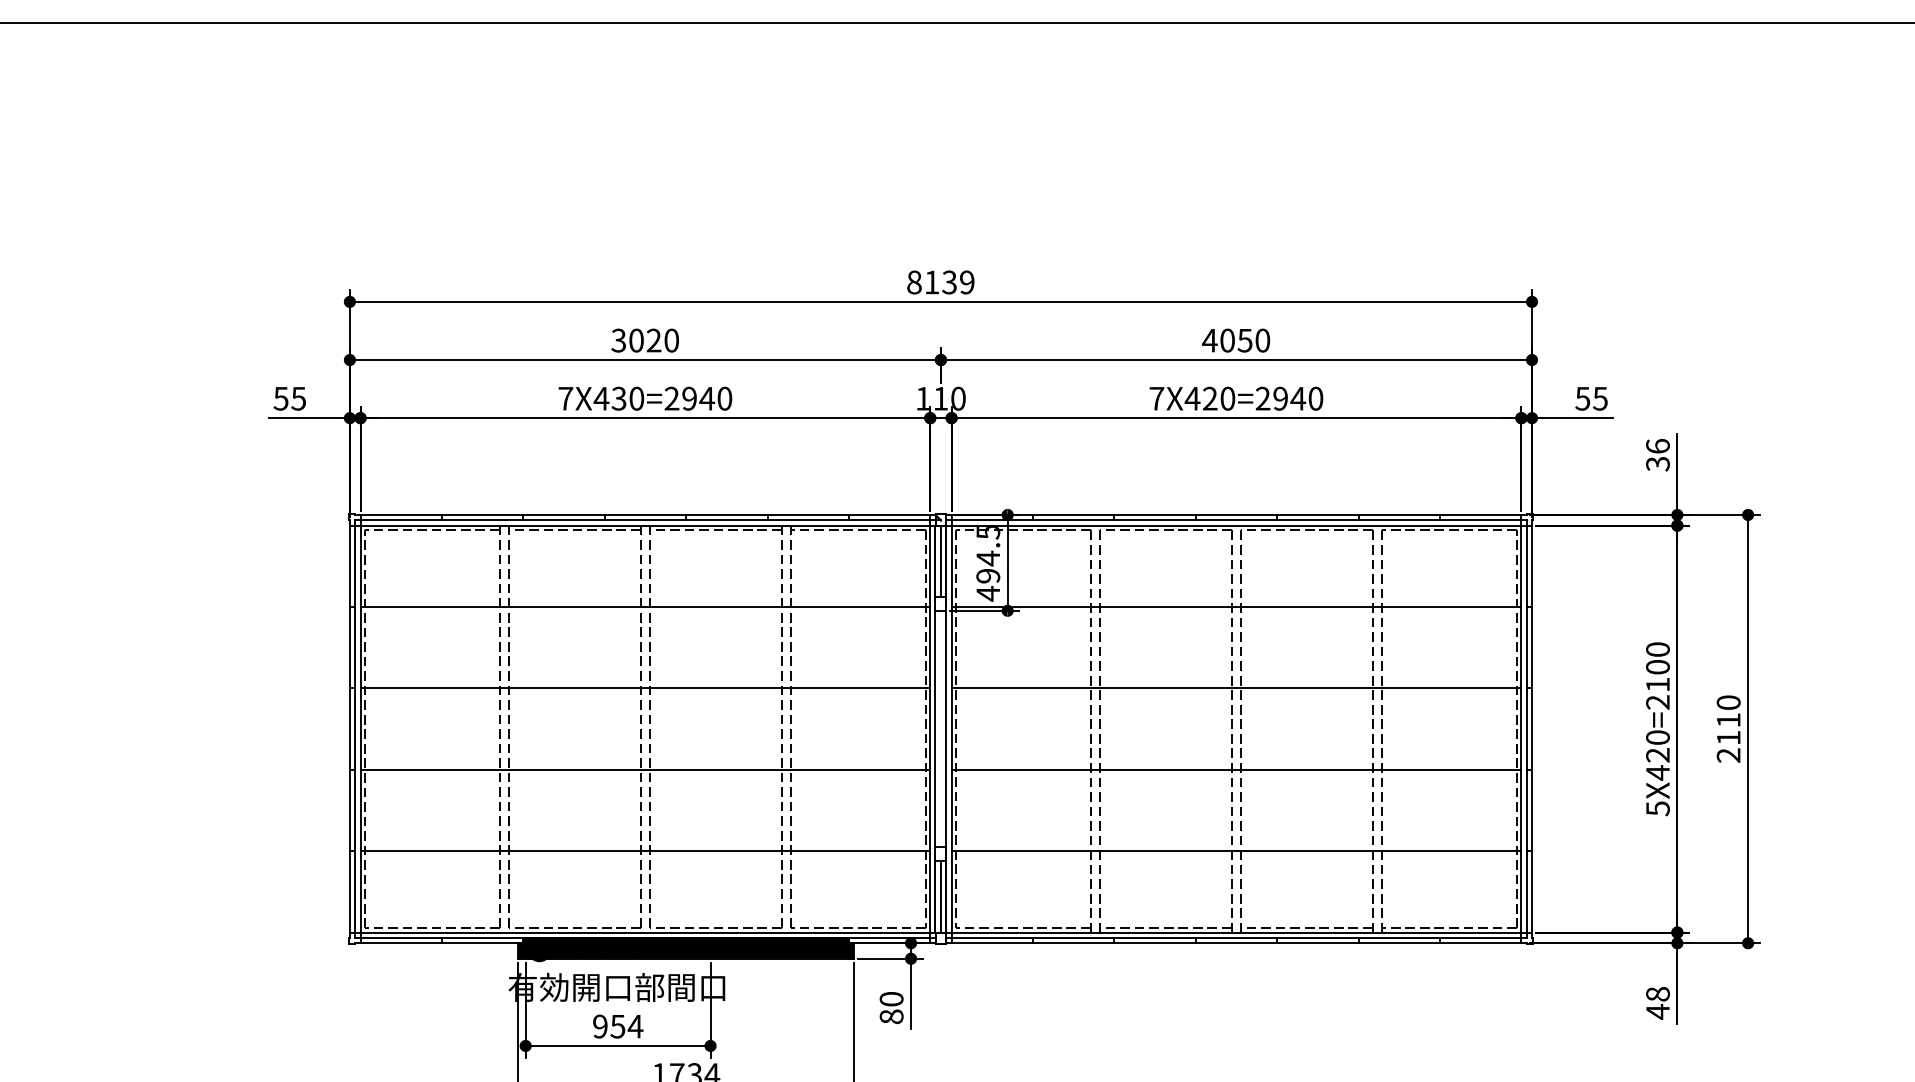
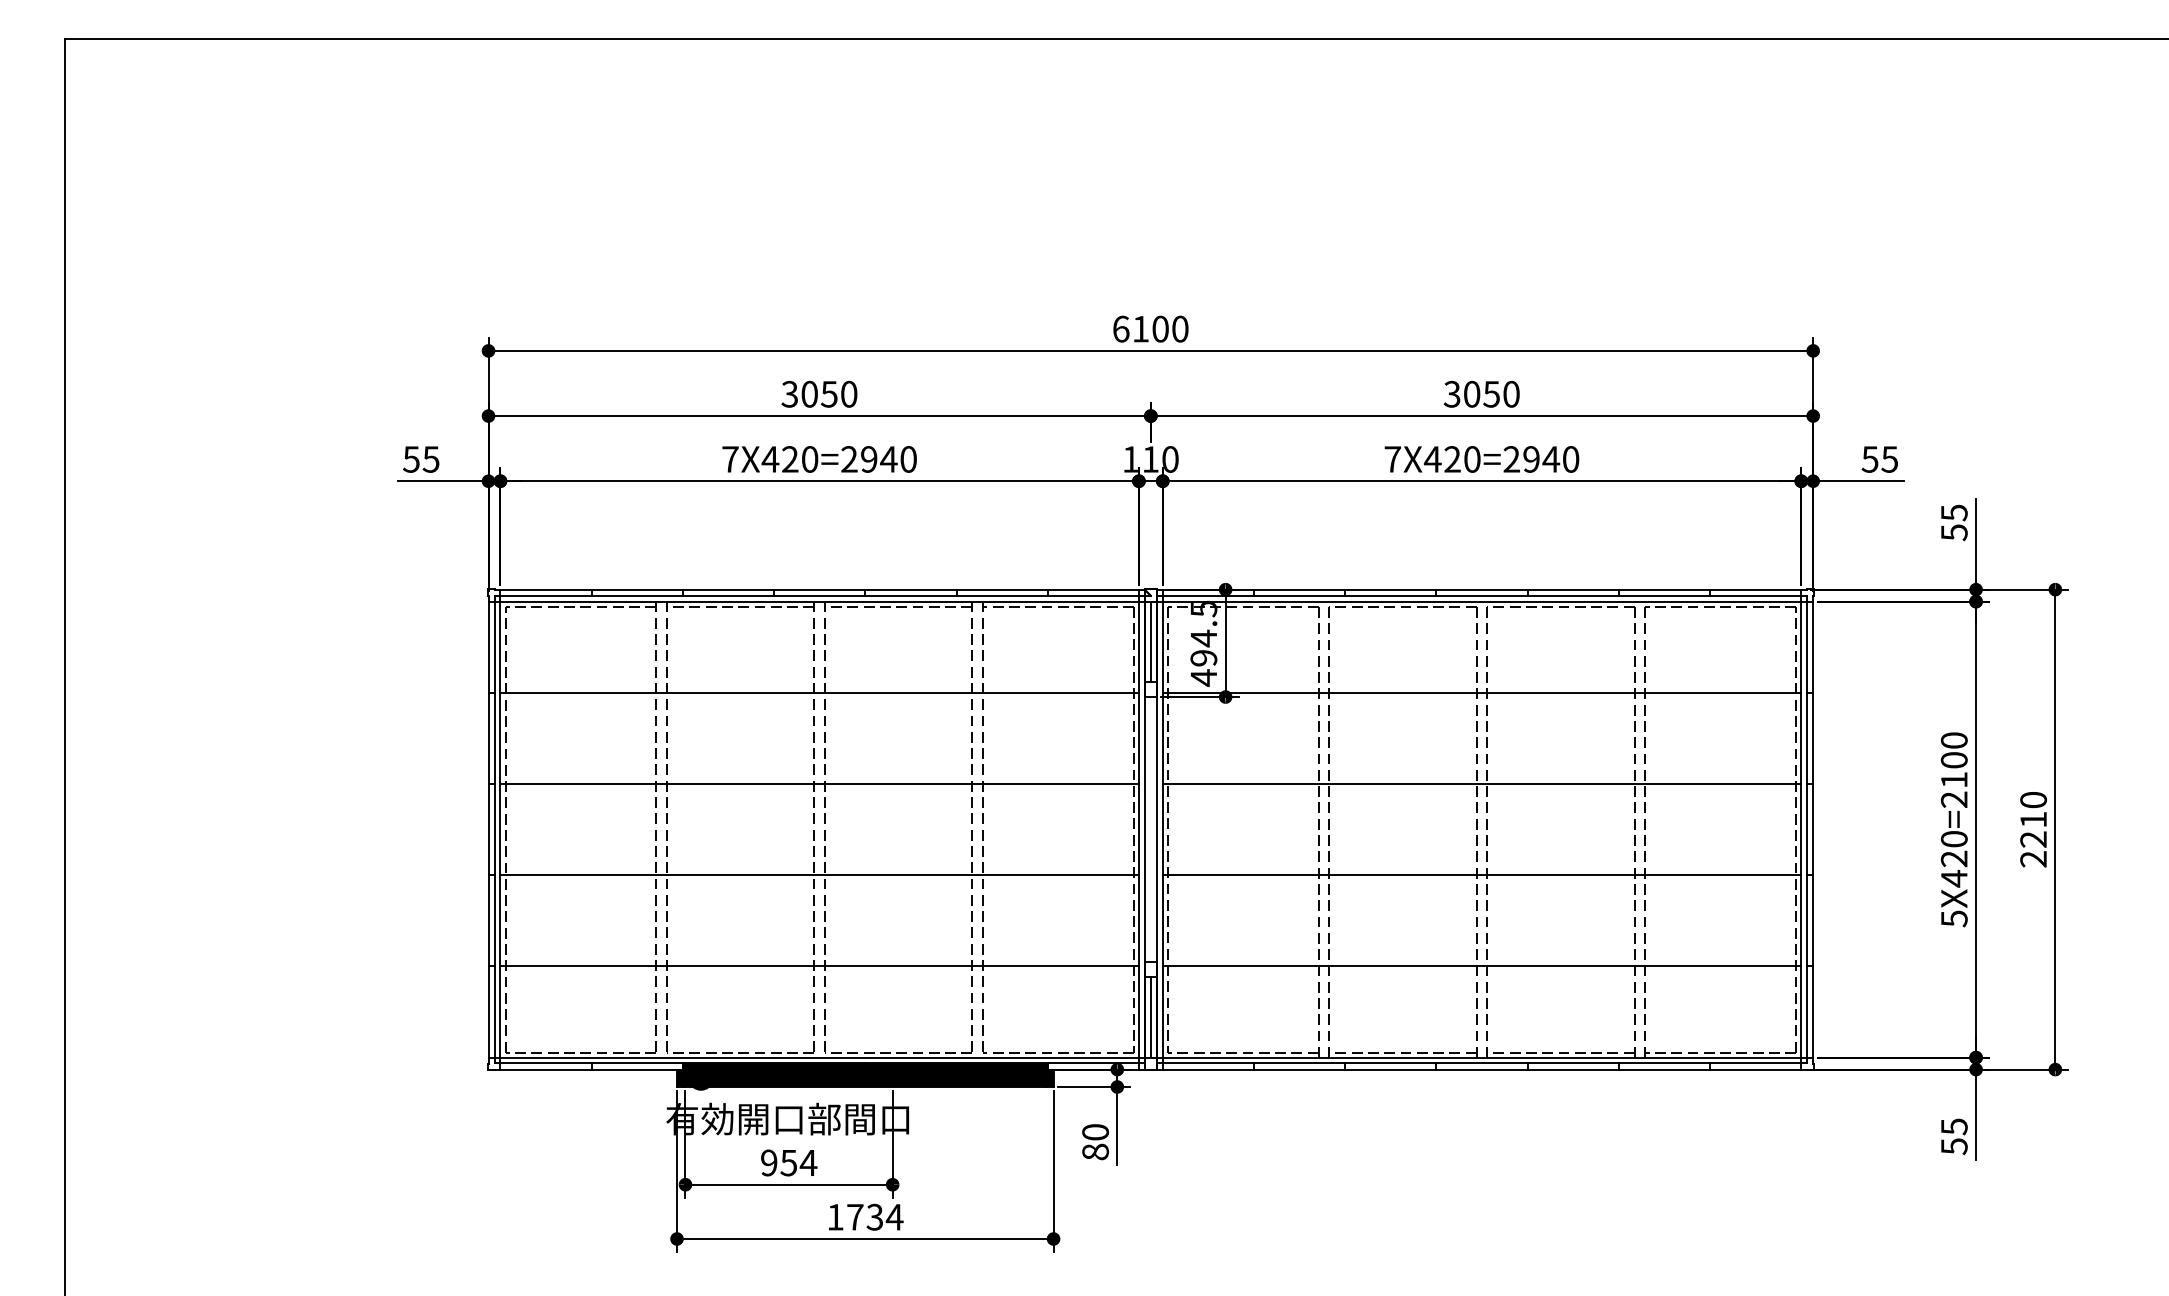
text: (940, 281) -> (1150, 328), 8139 -> 6100
text: (653, 339) -> (828, 393), 3020 -> 3050
text: (1210, 339) -> (1452, 393), 4050 -> 3050
text: (618, 398) -> (789, 459), 7X430=2940 -> 7X420=2940
text: (1657, 455) -> (1953, 522), 36 -> 55
text: (1728, 737) -> (2033, 839), 2110 -> 2210
text: (1658, 1002) -> (1954, 1136), 48 -> 55

